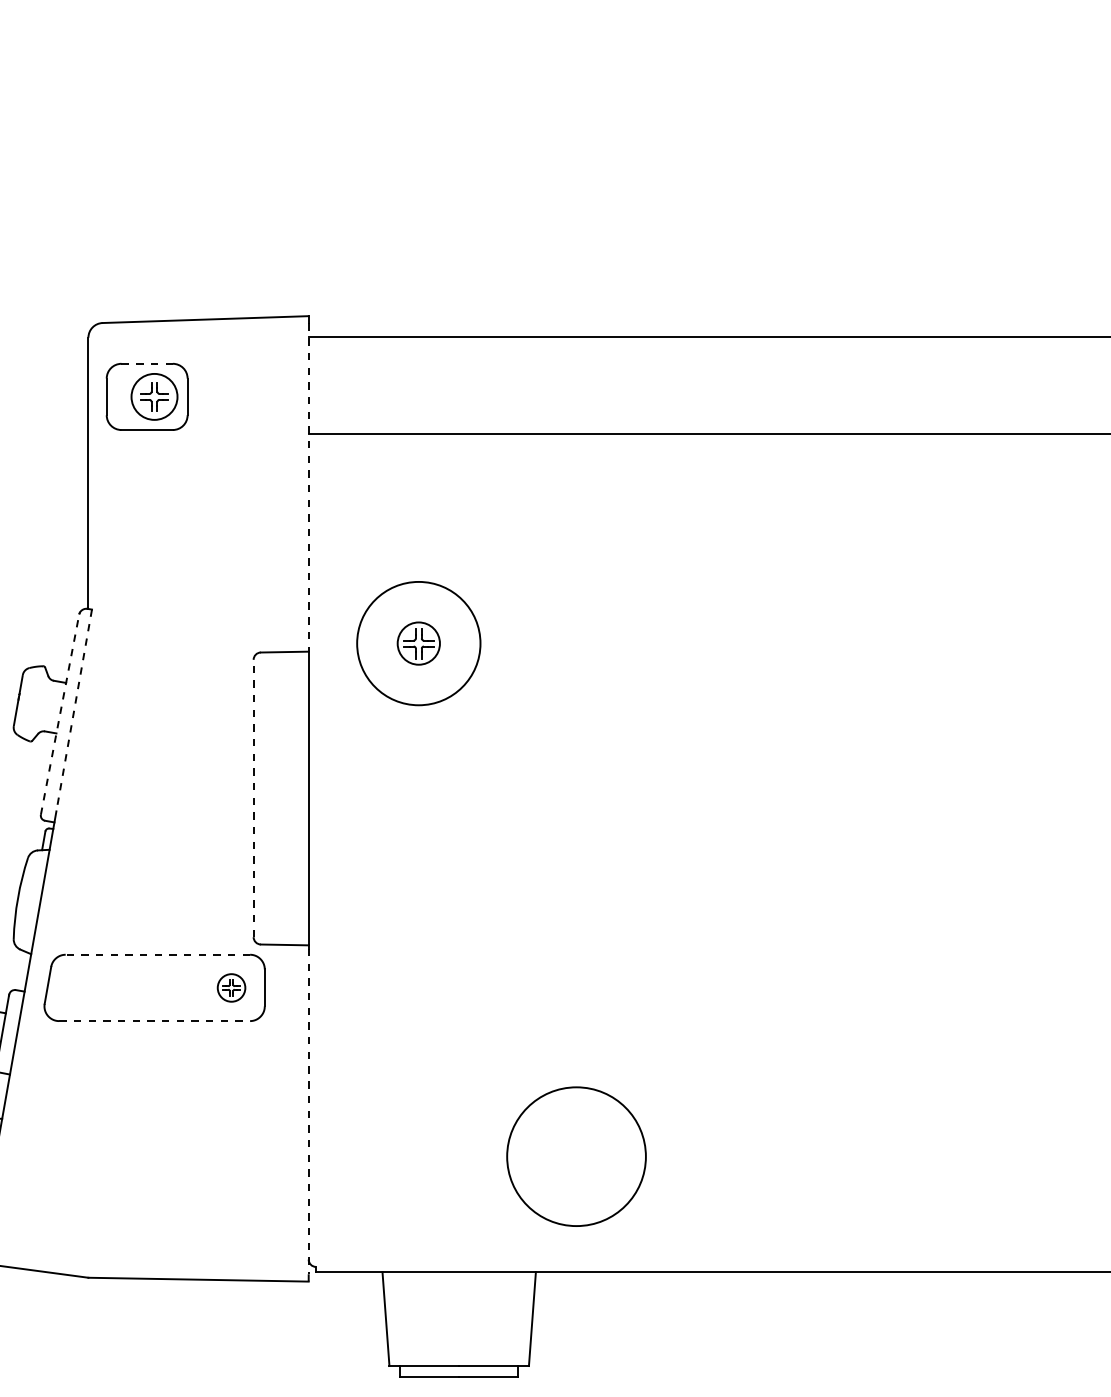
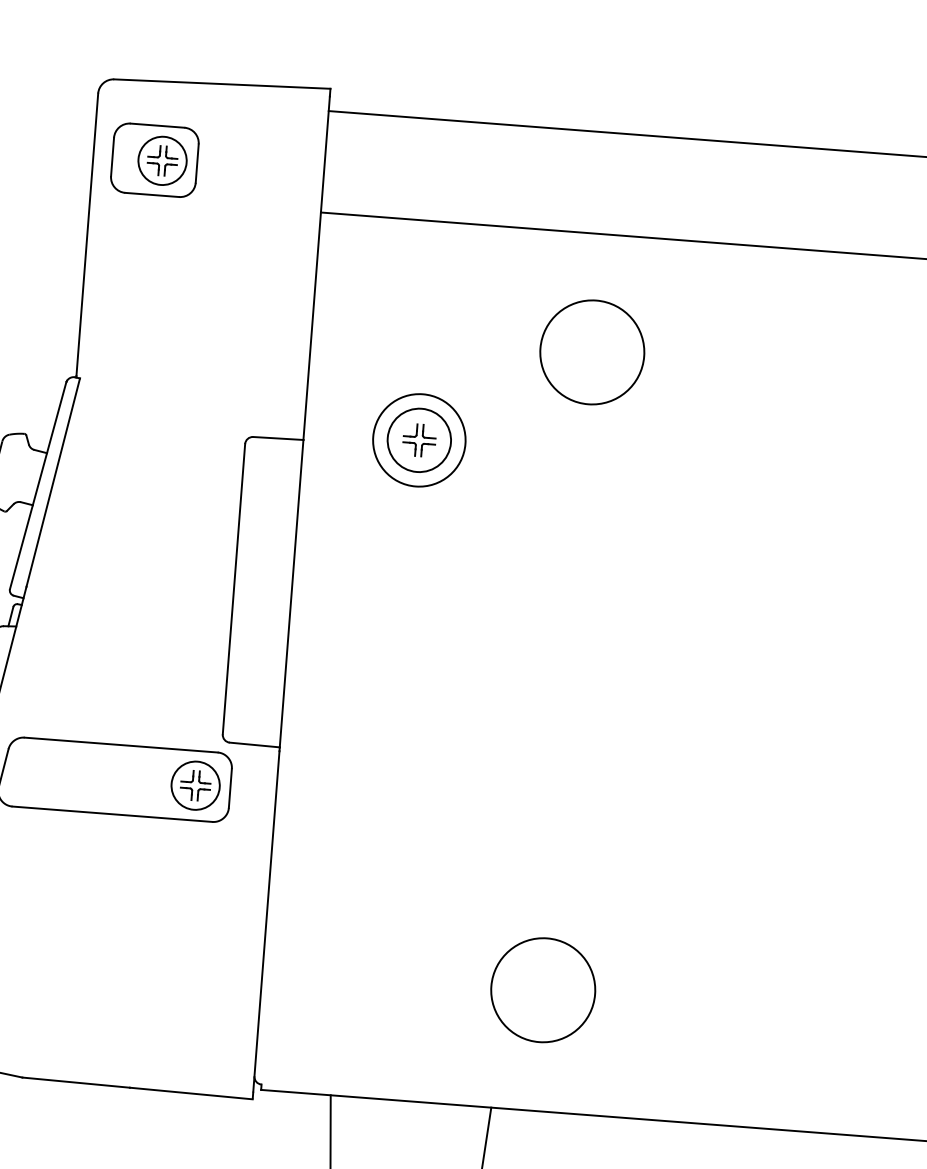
line: (147, 363) -> (157, 125), dashed -> solid
line: (308, 488) -> (316, 269), dashed -> solid
circle: (576, 547) -> (592, 352), added
circle: (418, 643) -> (419, 440), size x0.71
circle: (418, 643) -> (419, 440), size x1.43
line: (74, 710) -> (53, 482), dashed -> solid
line: (60, 714) -> (38, 485), dashed -> solid
line: (253, 798) -> (233, 589), dashed -> solid
line: (157, 954) -> (120, 744), dashed -> solid
part: (231, 987) -> (195, 785), size x1.67
line: (155, 1021) -> (113, 814), dashed -> solid
line: (308, 1111) -> (266, 921), dashed -> solid
circle: (576, 1156) -> (543, 989), size x0.71

